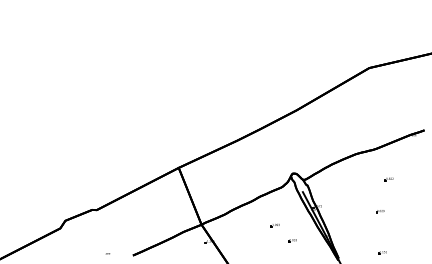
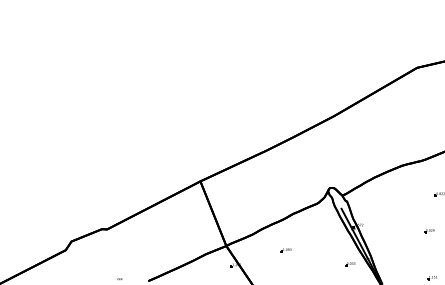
part: (274, 225) -> (285, 250), moved
part: (292, 240) -> (350, 263), moved

